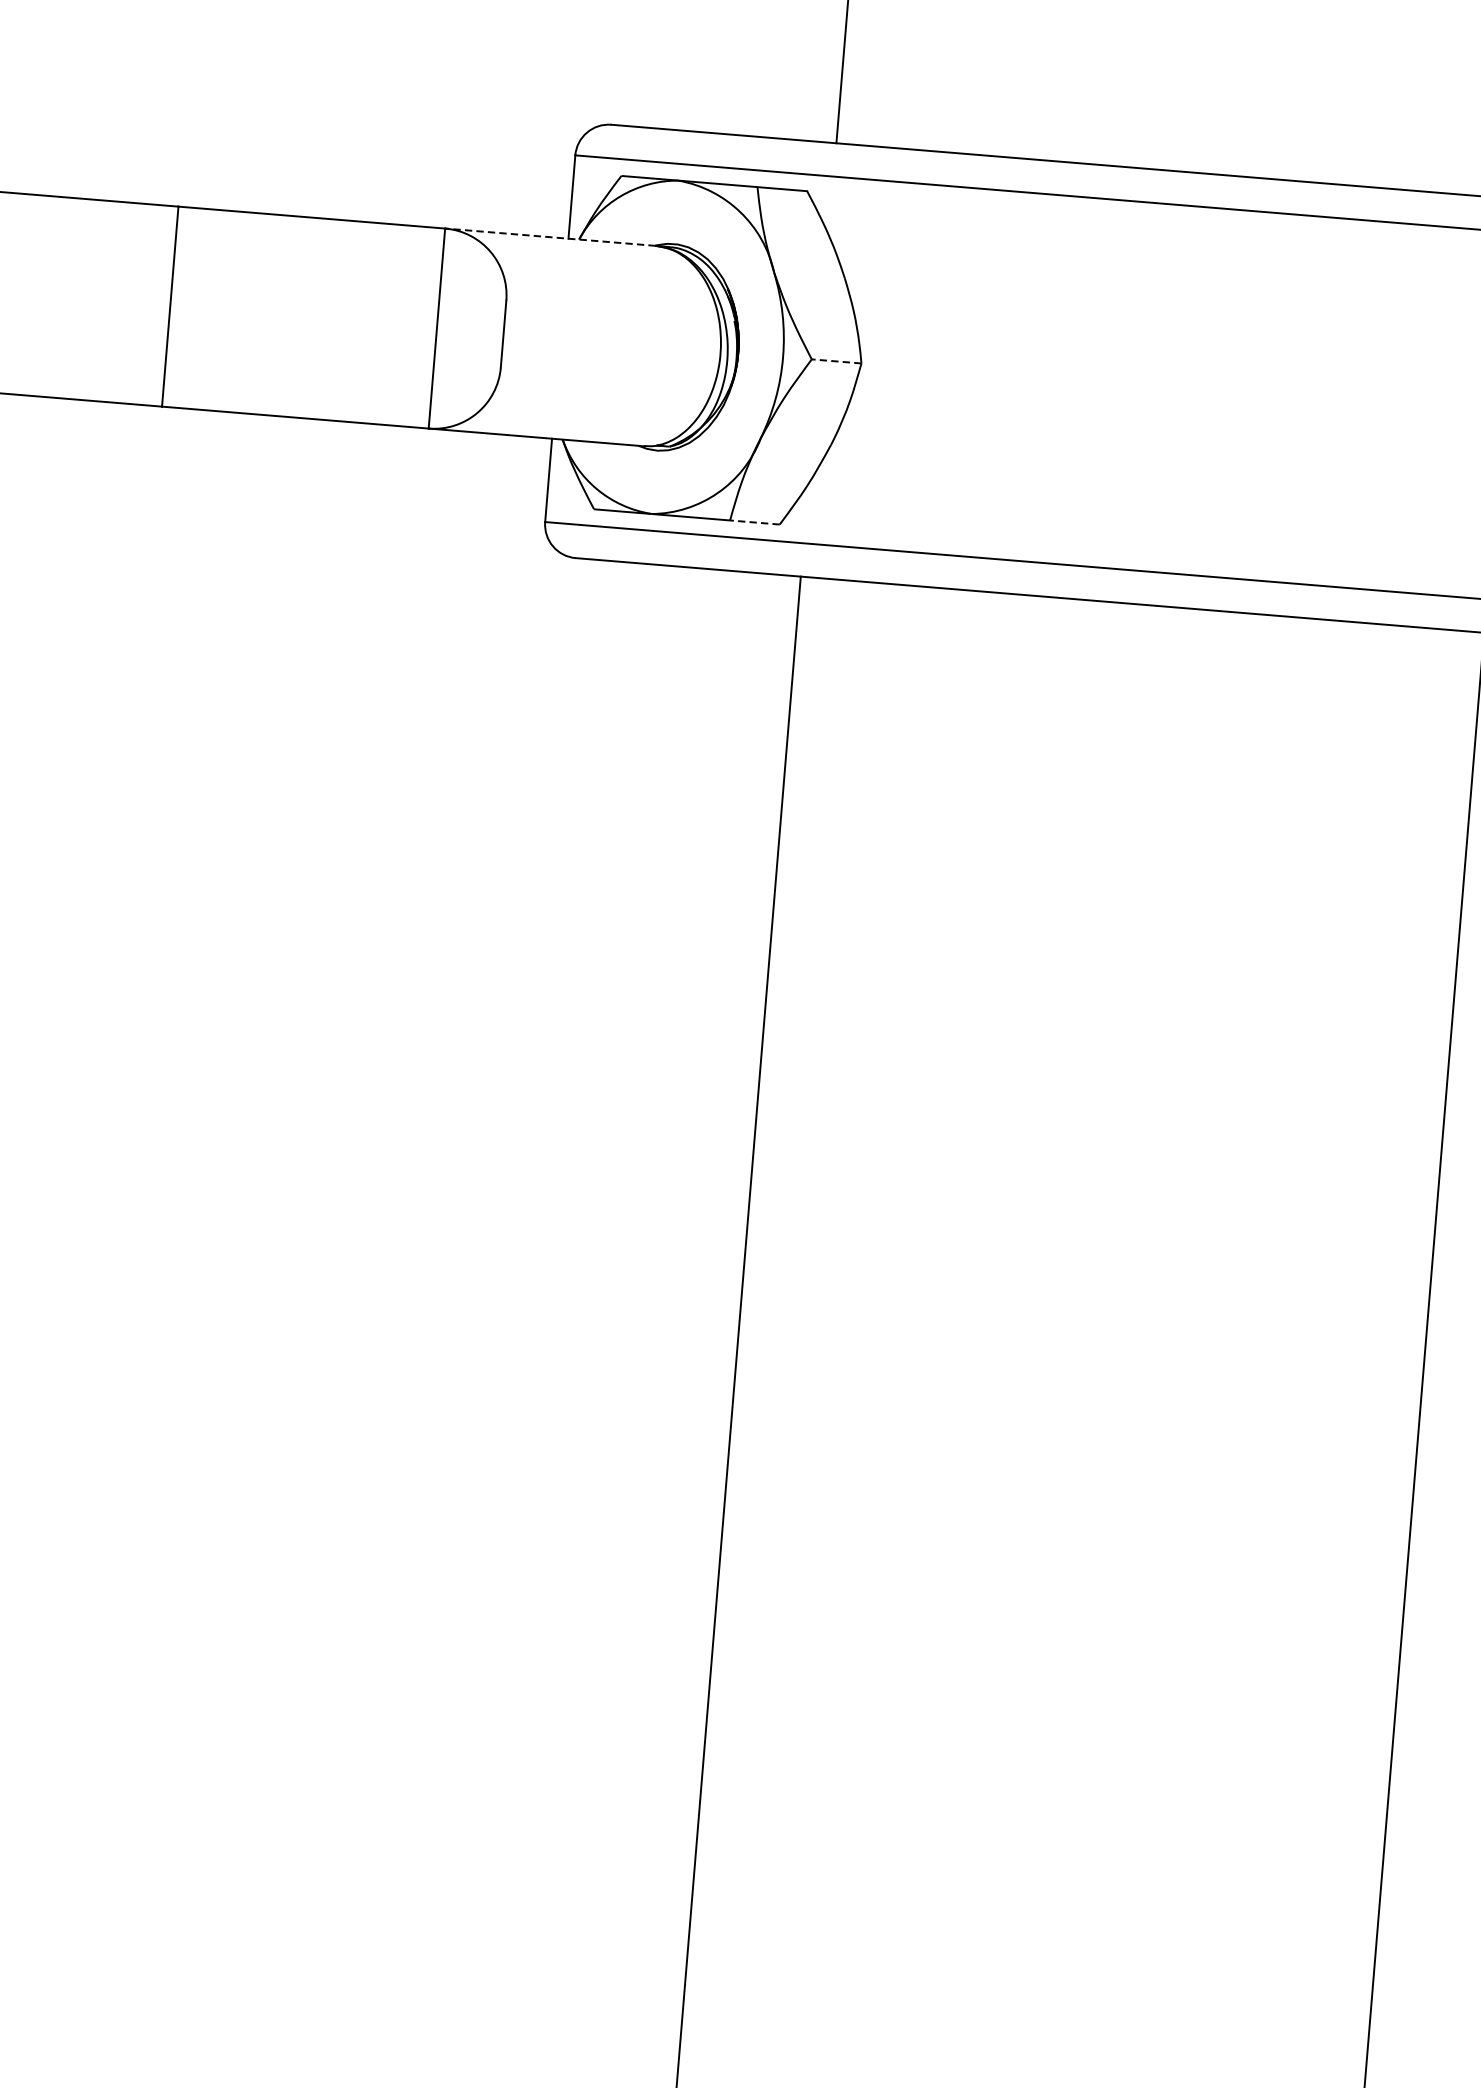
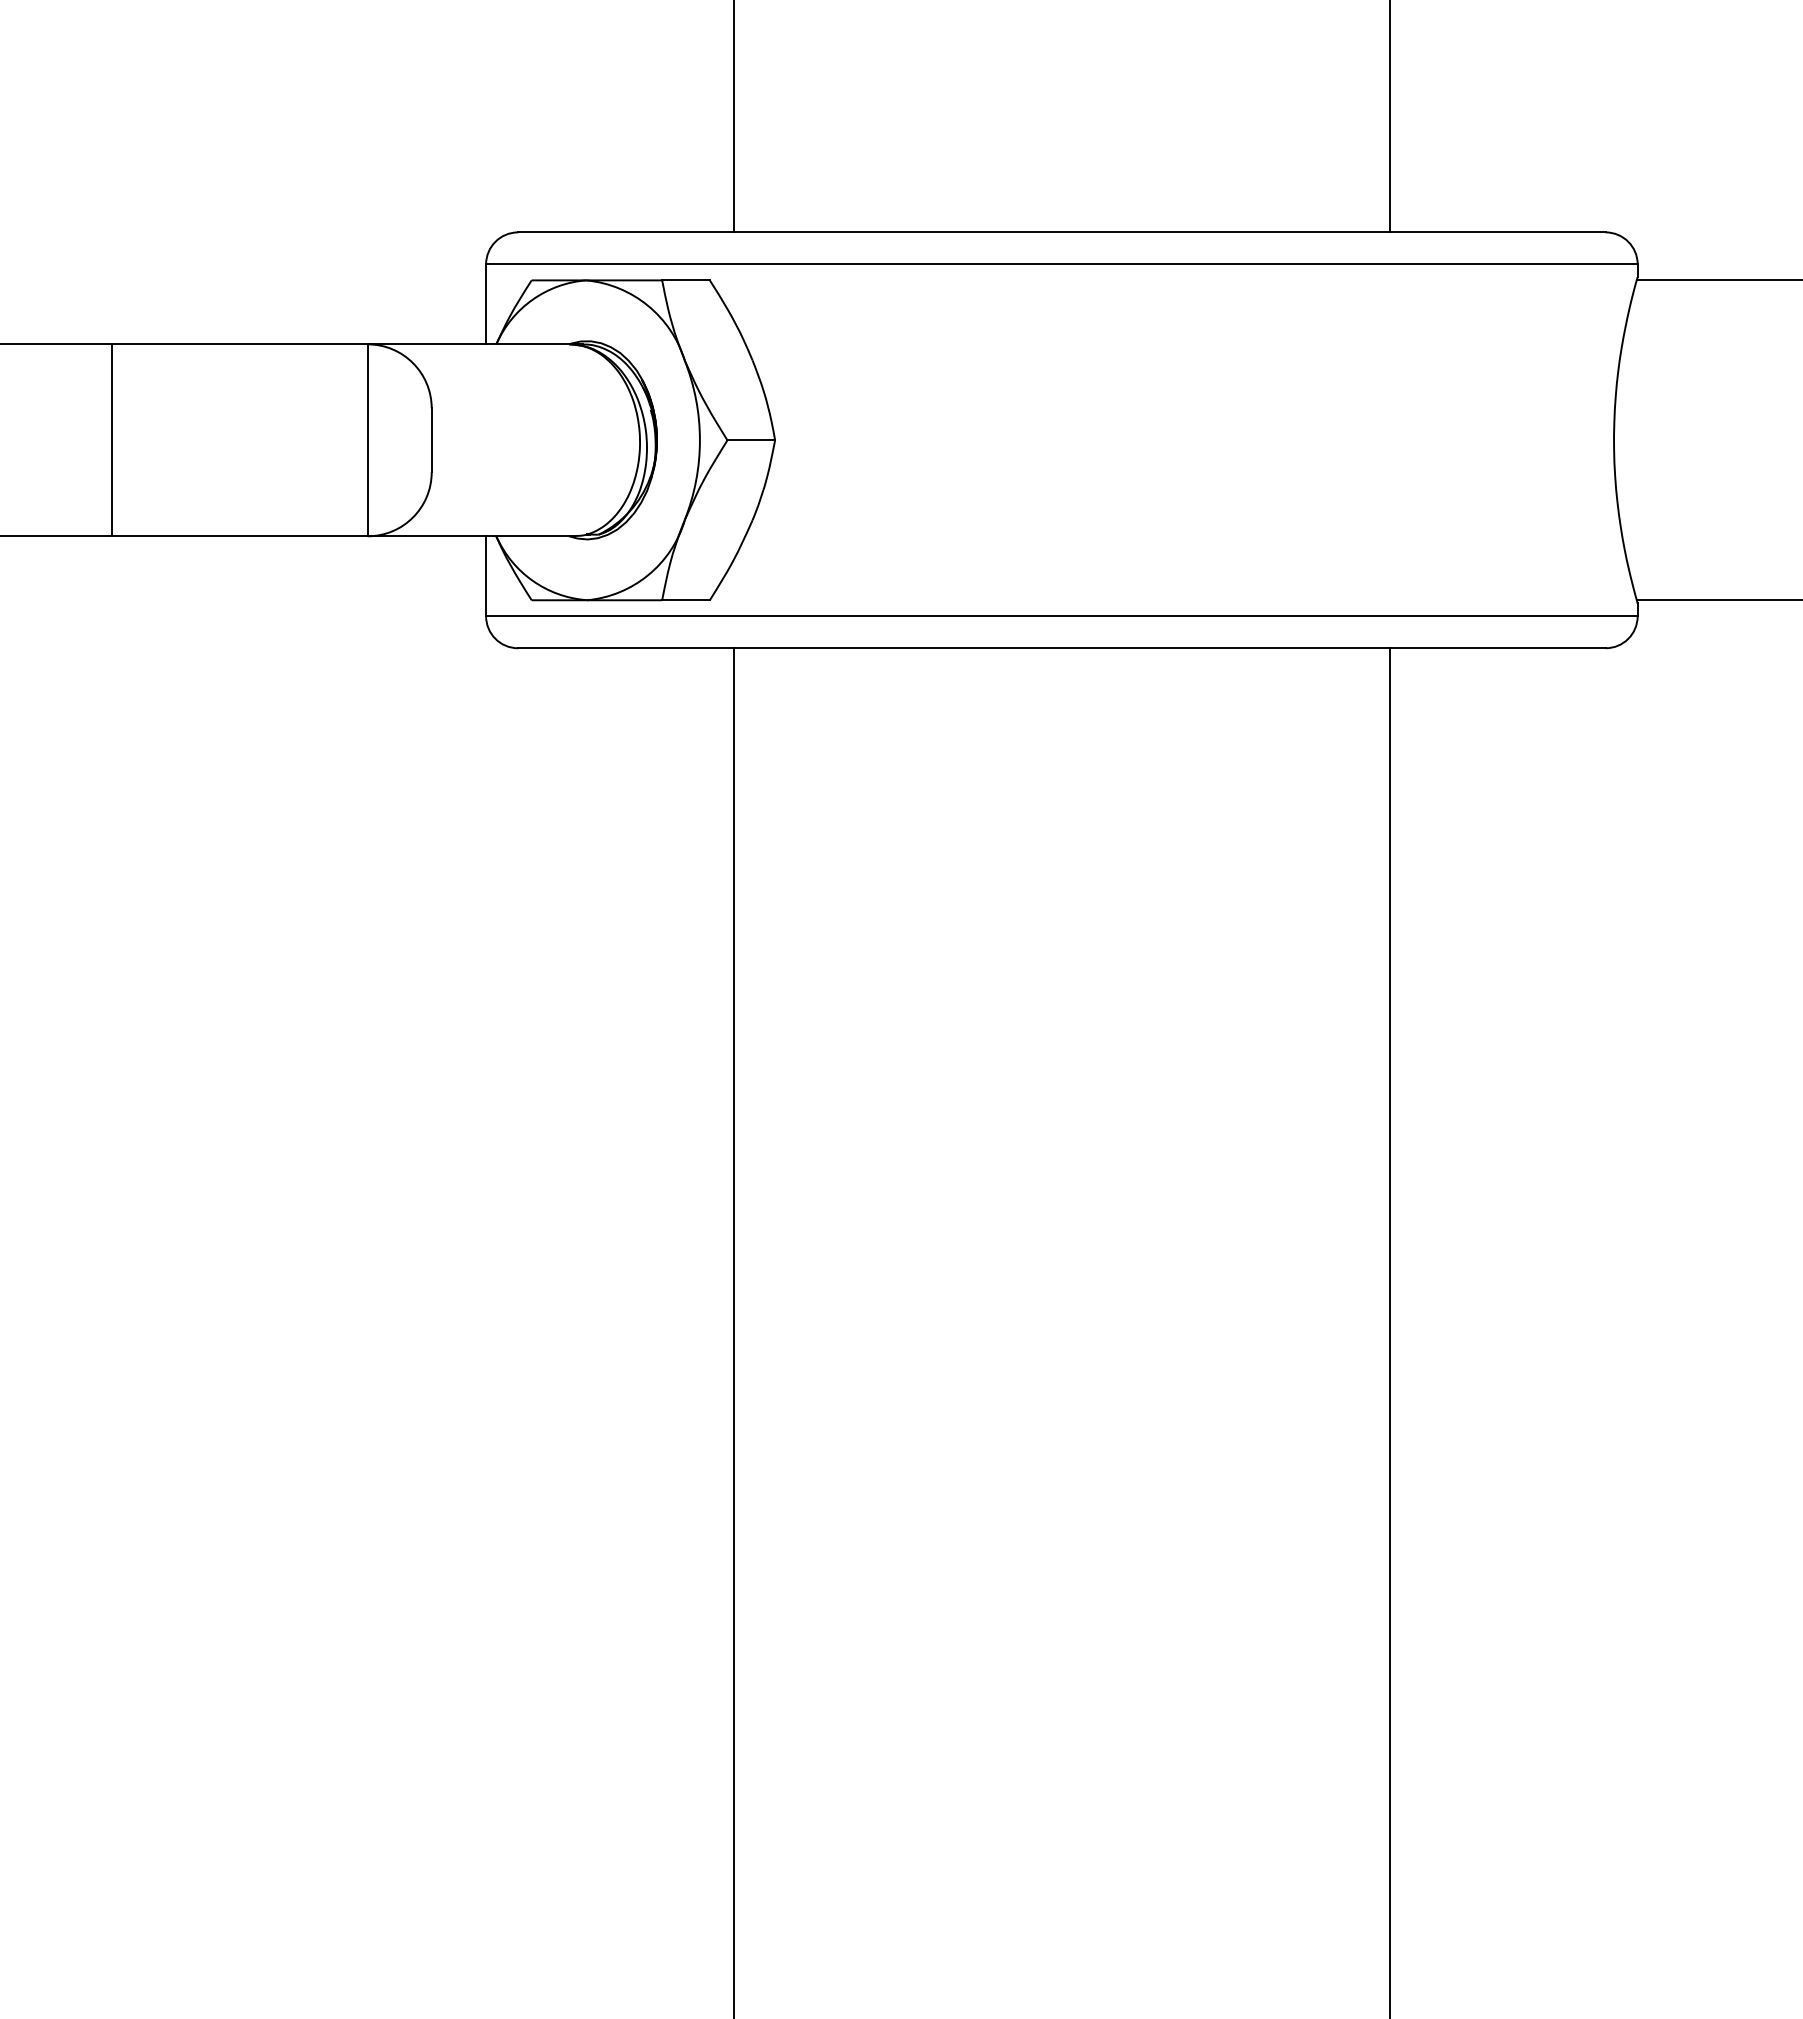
line: (550, 237) -> (468, 344), dashed -> solid
line: (836, 361) -> (751, 440), dashed -> solid
line: (755, 522) -> (686, 600), dashed -> solid

